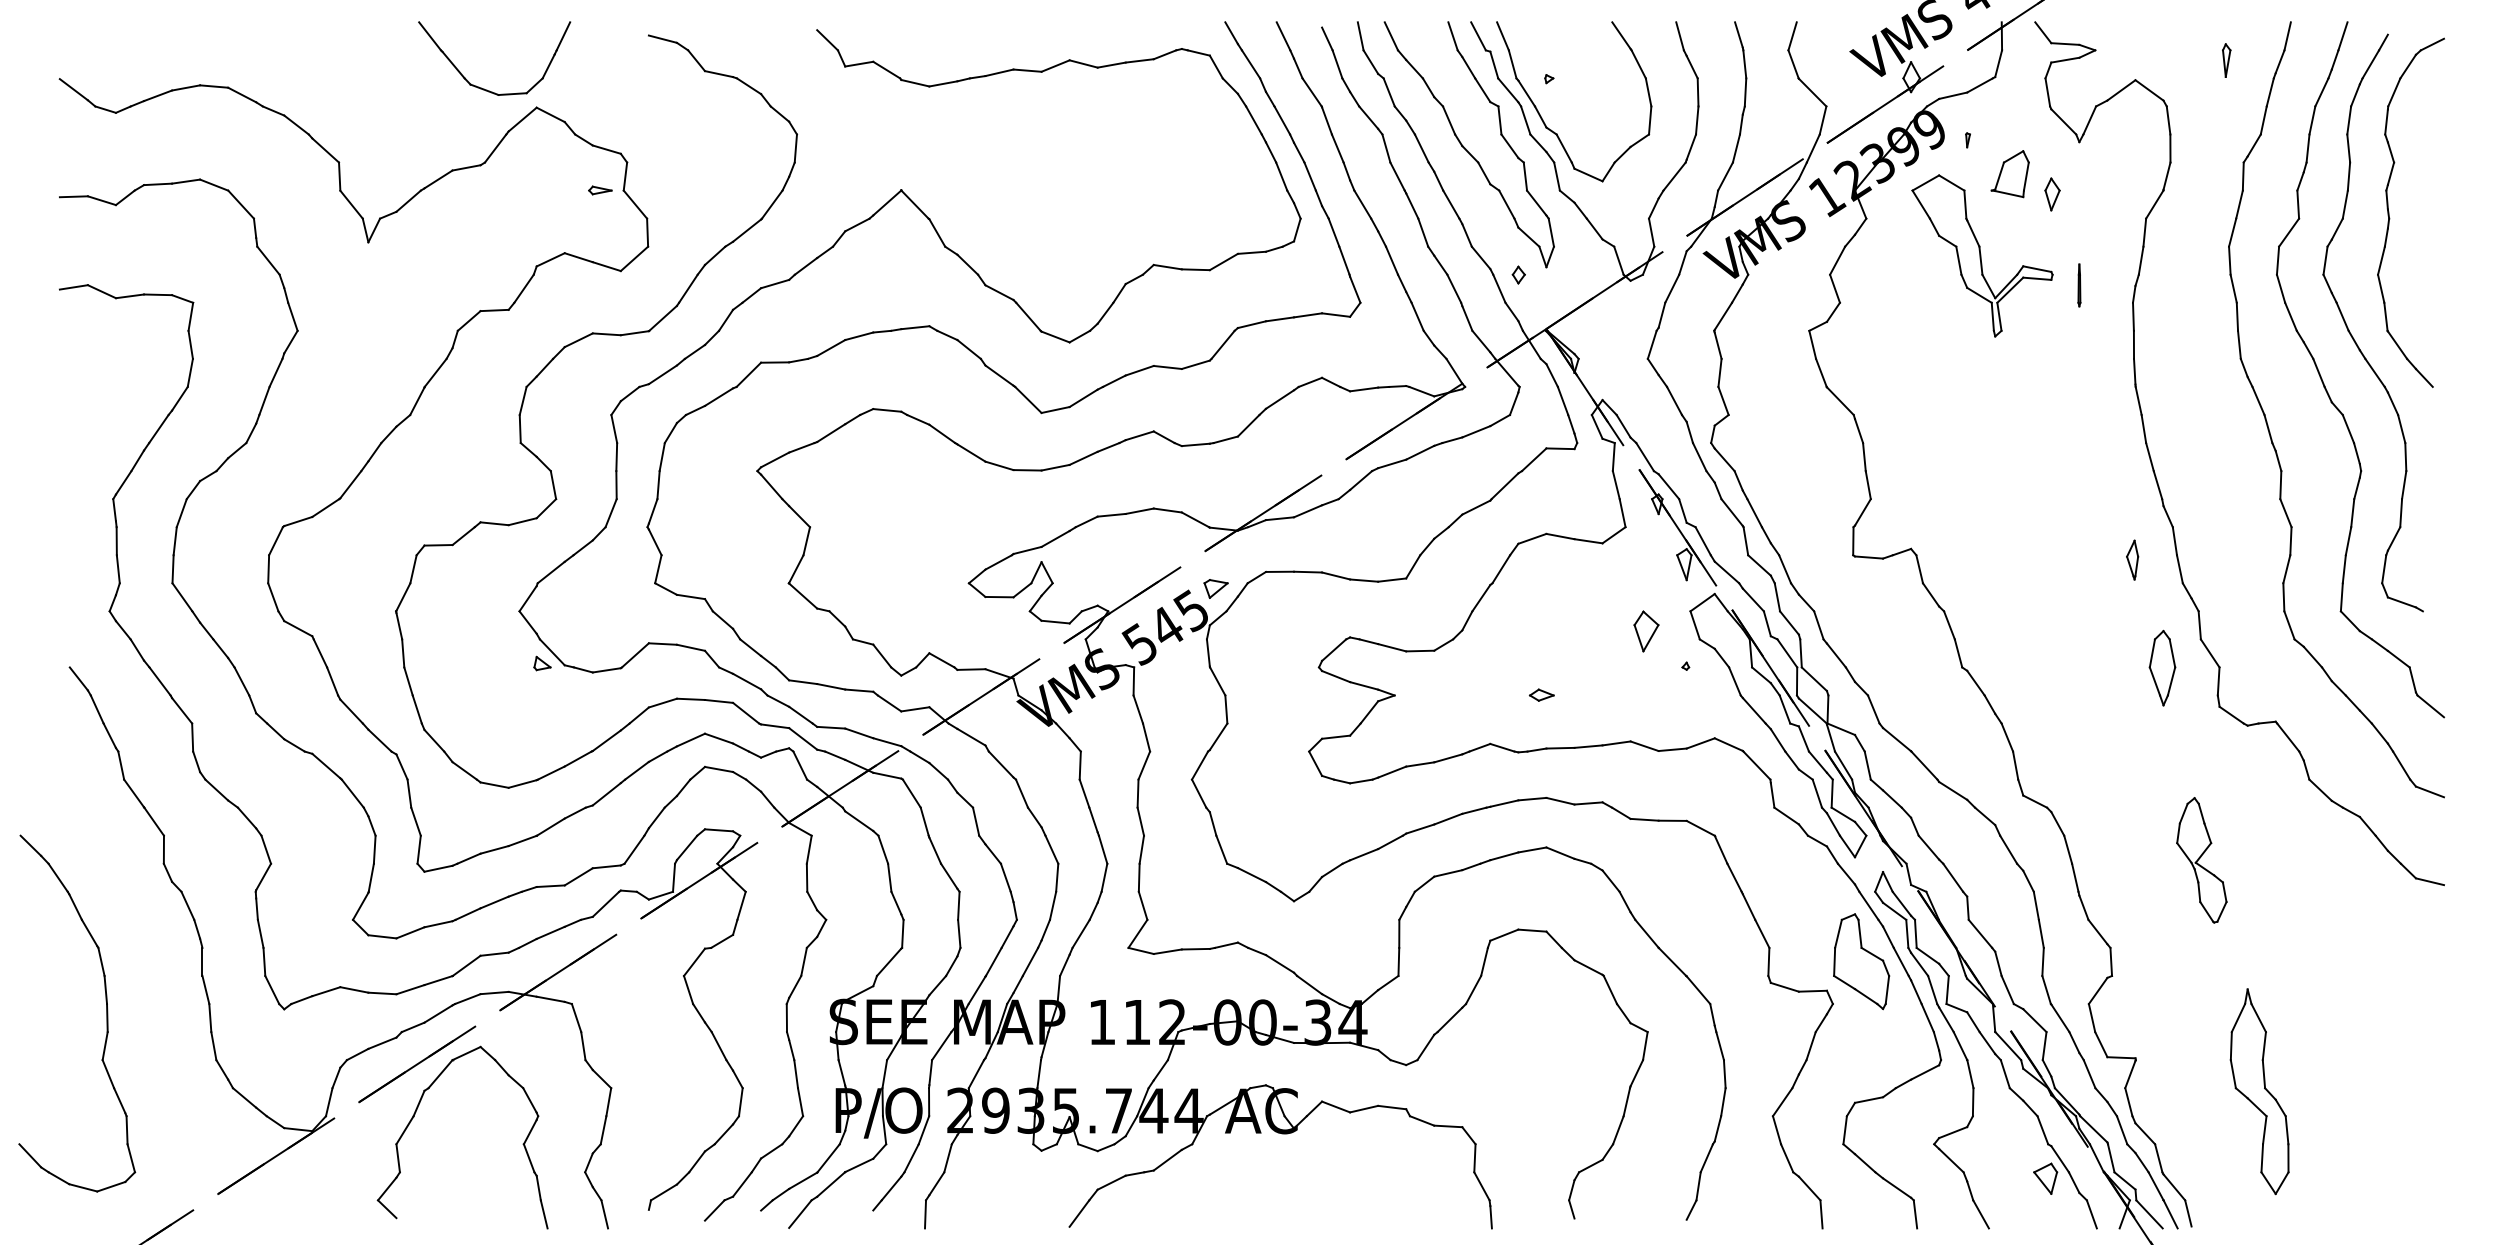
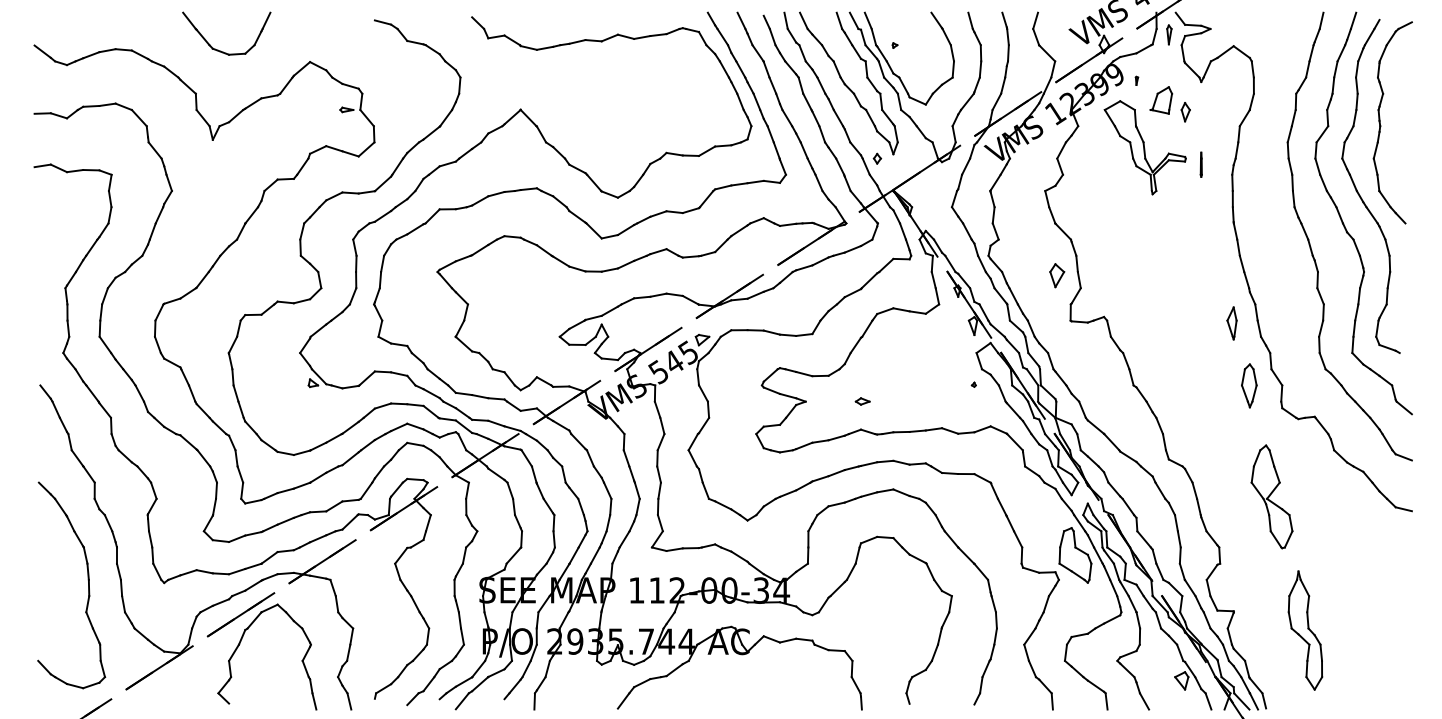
part: (2226, 59) -> (1169, 34), moved
part: (480, 85) -> (218, 49), moved
part: (2131, 560) -> (1231, 323), size x1.43
part: (1646, 631) -> (1057, 275), moved
part: (1541, 695) -> (862, 401), moved
part: (2200, 859) -> (1271, 496), size x1.43
part: (106, 1013) -> (88, 585), moved

